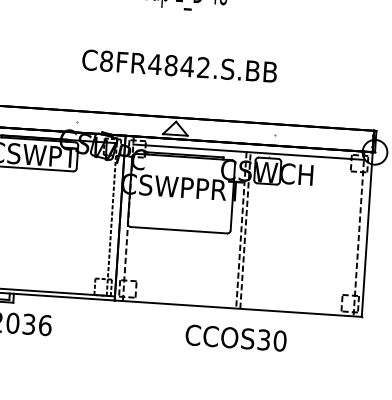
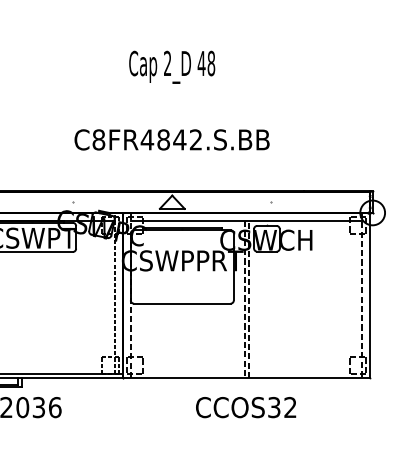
text: (280, 341) -> (290, 407), CCOS30 -> CCOS32

